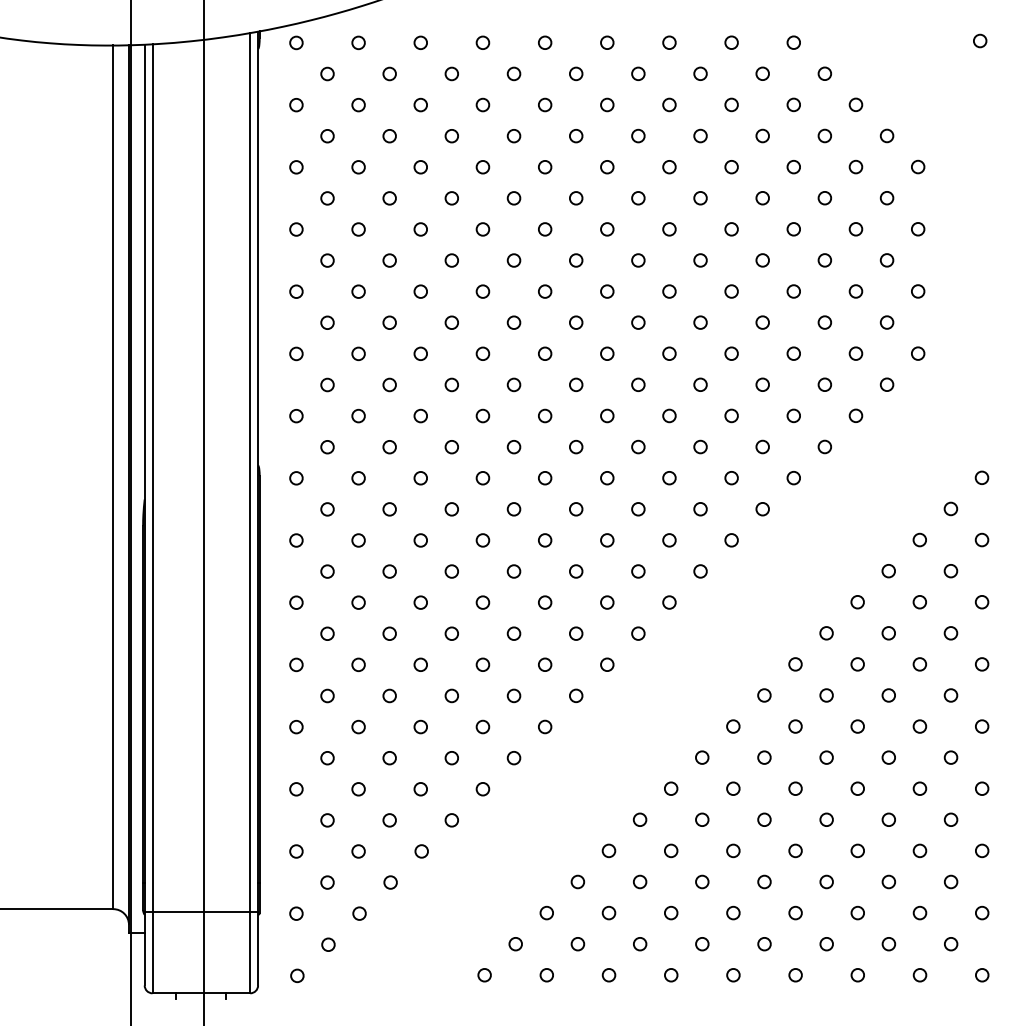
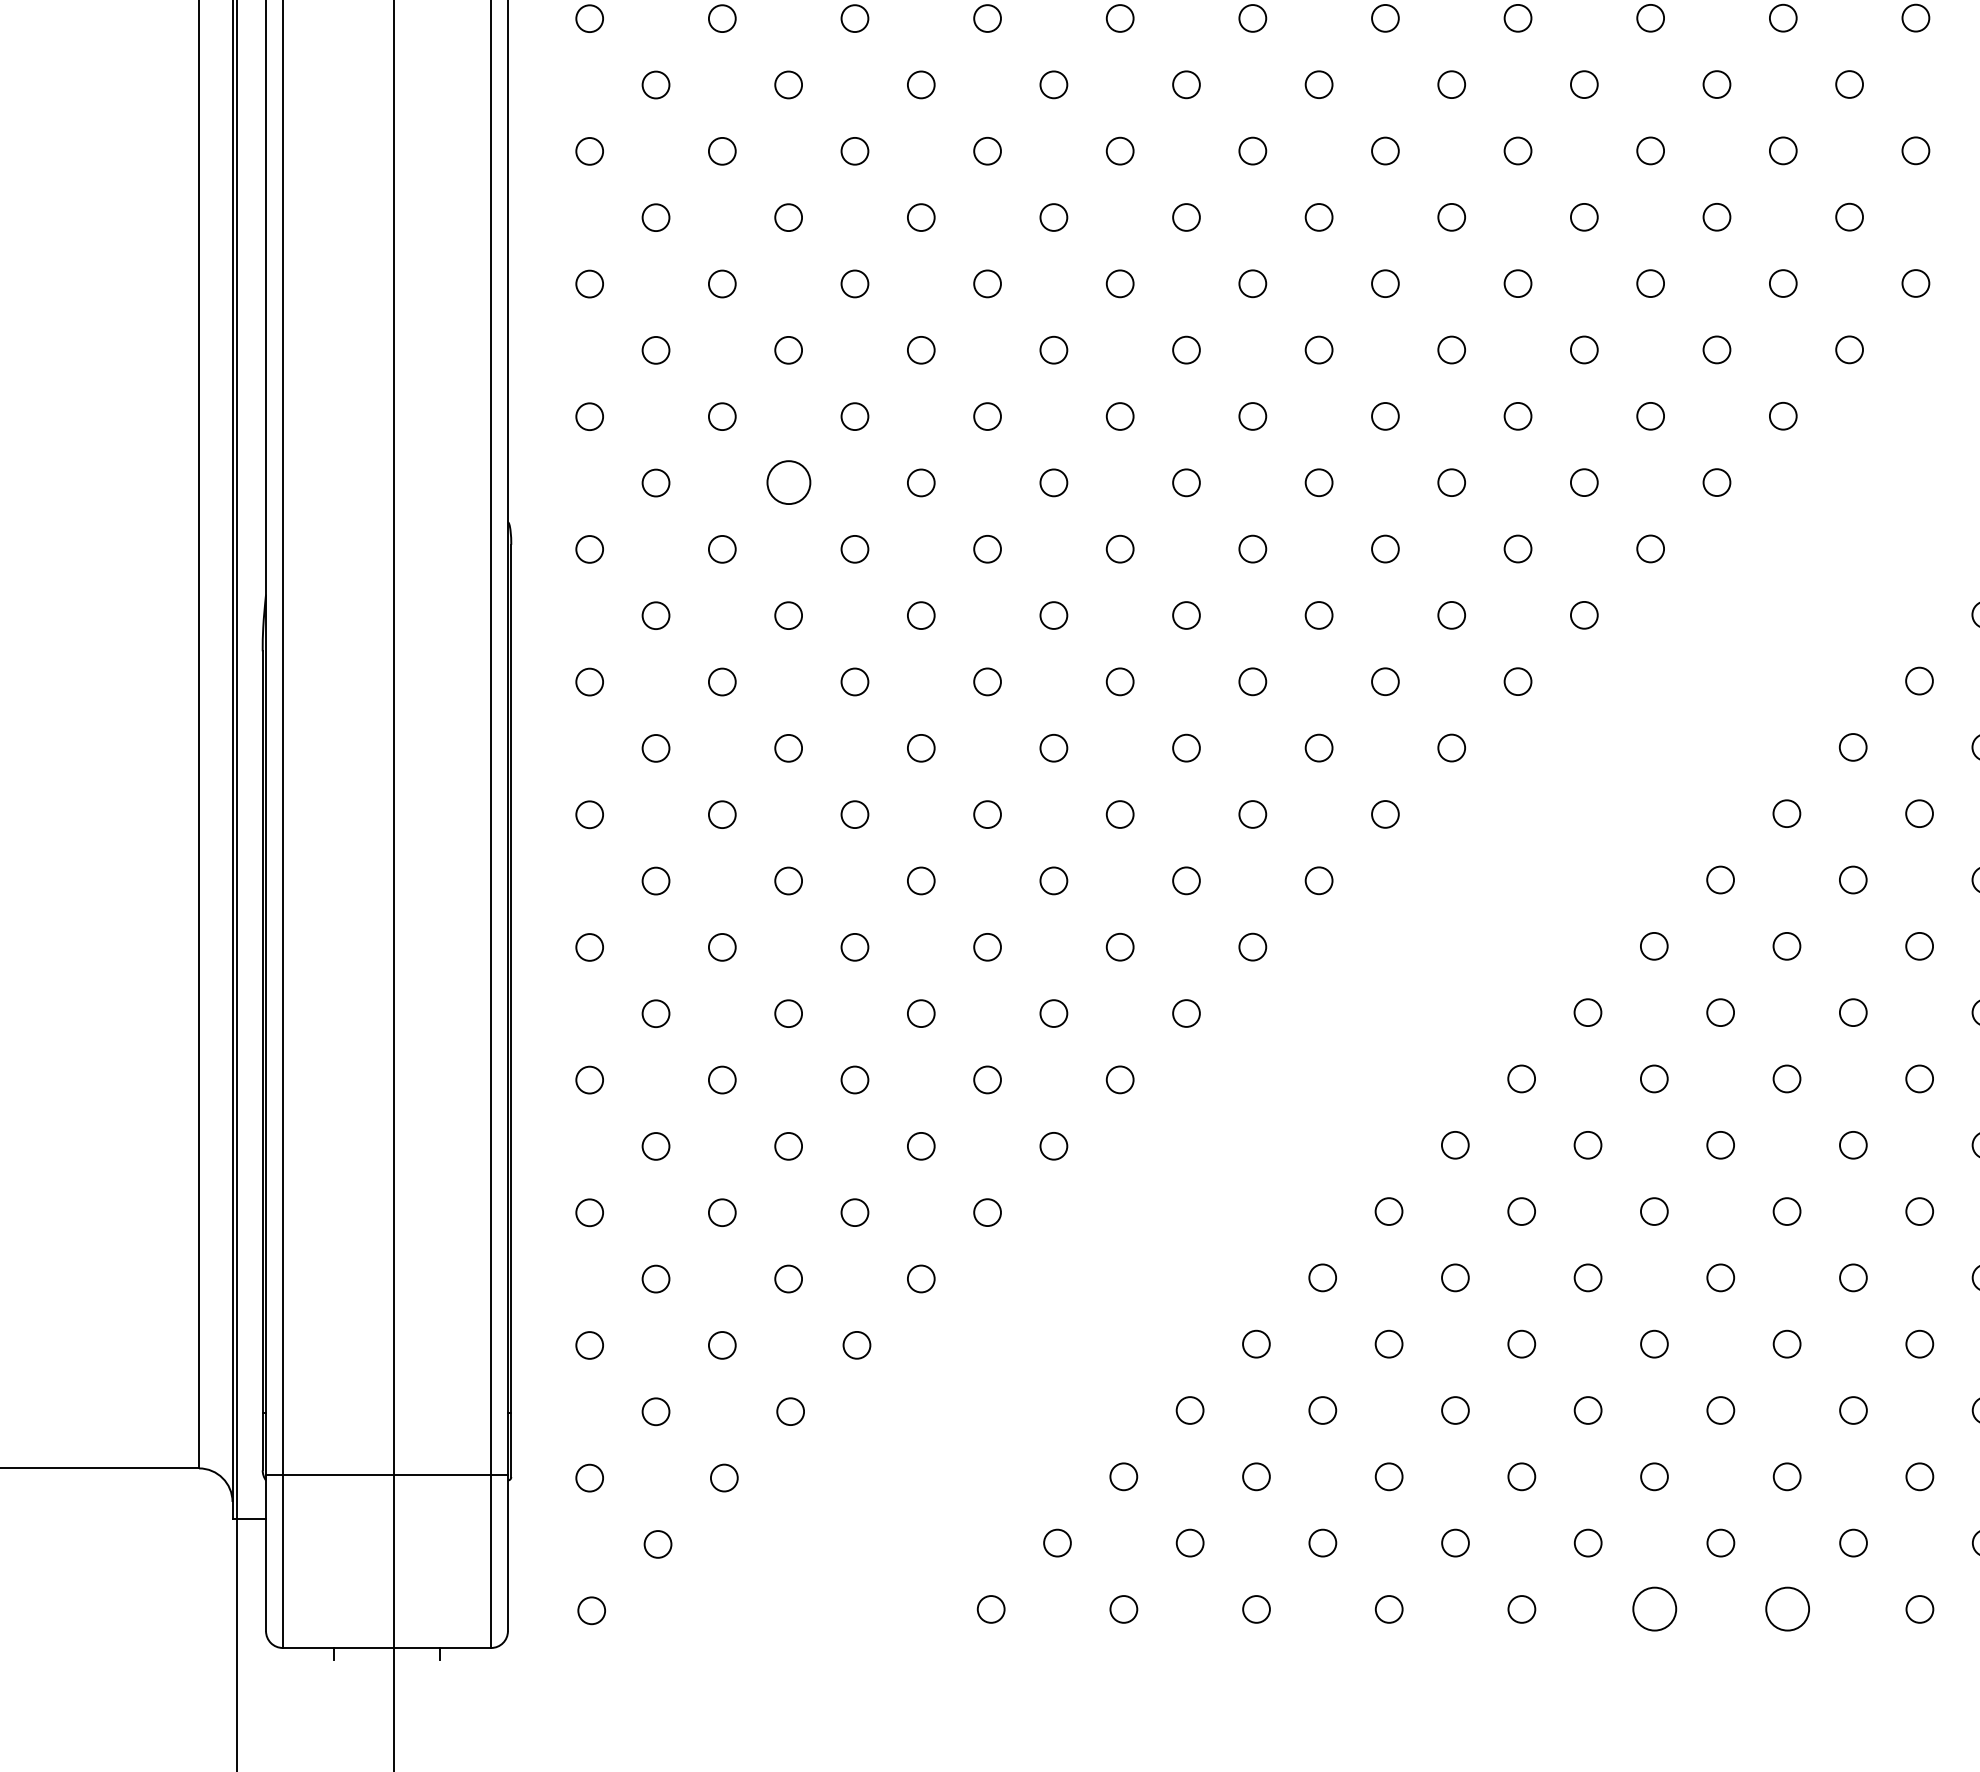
circle: (389, 447) -> (788, 483), size x1.6
circle: (795, 975) -> (1654, 1609), size x1.6
circle: (857, 975) -> (1786, 1609), size x1.6

